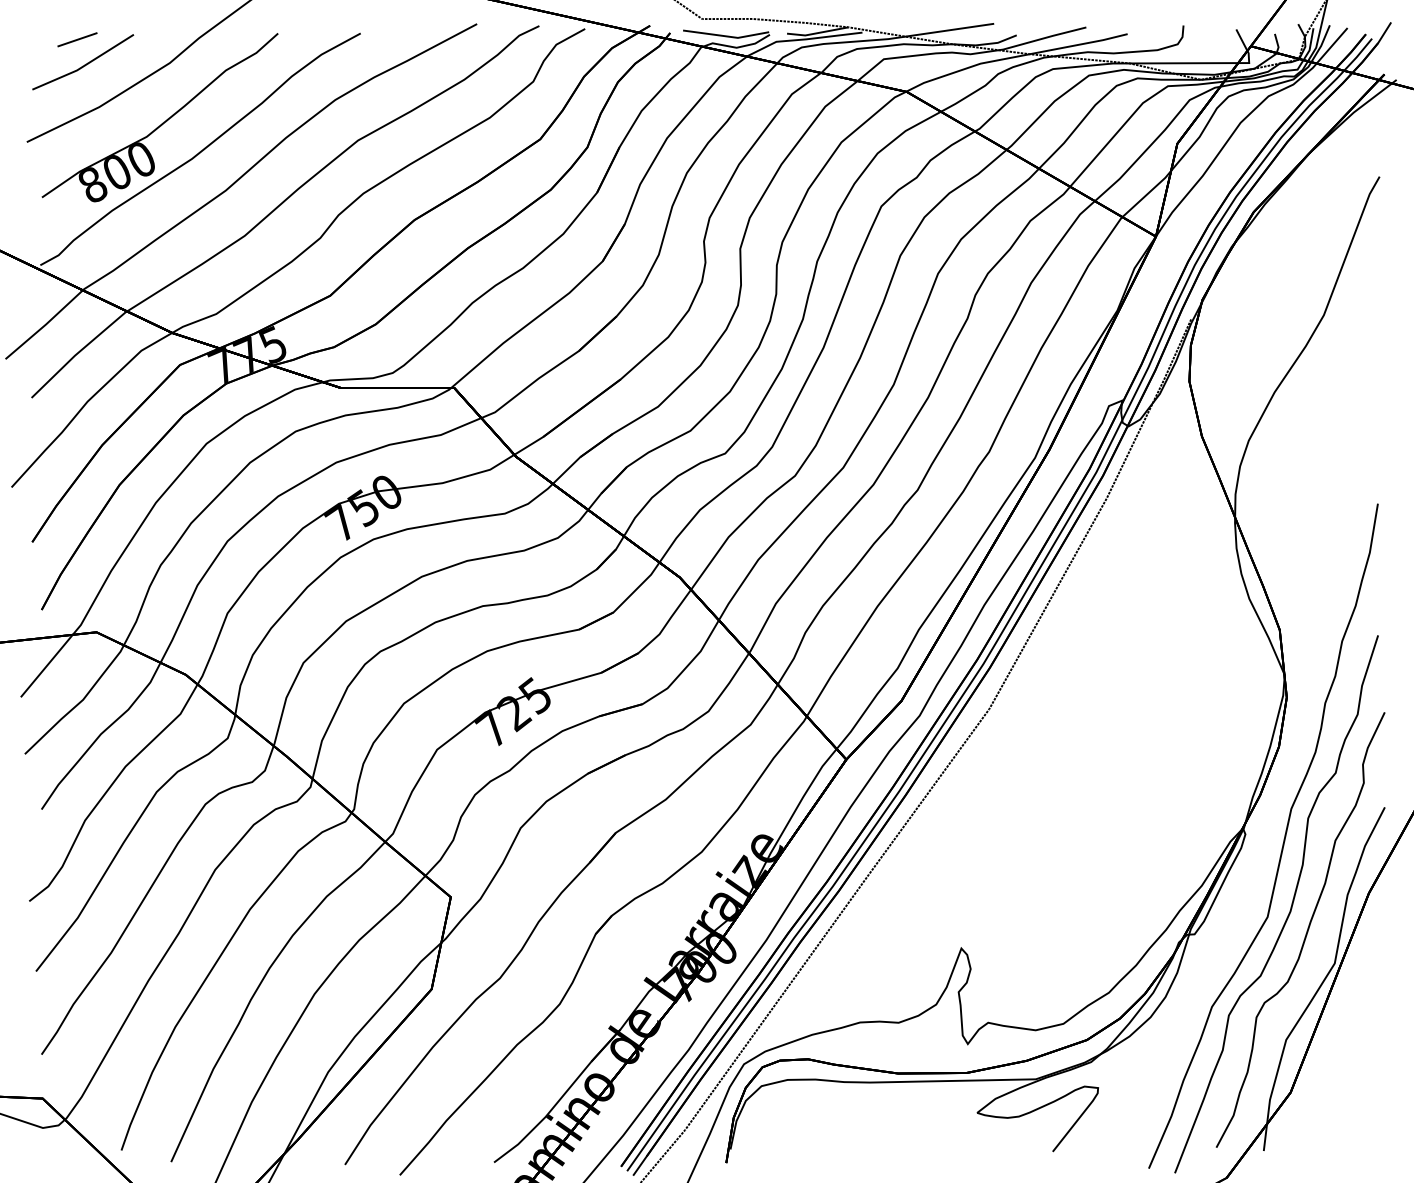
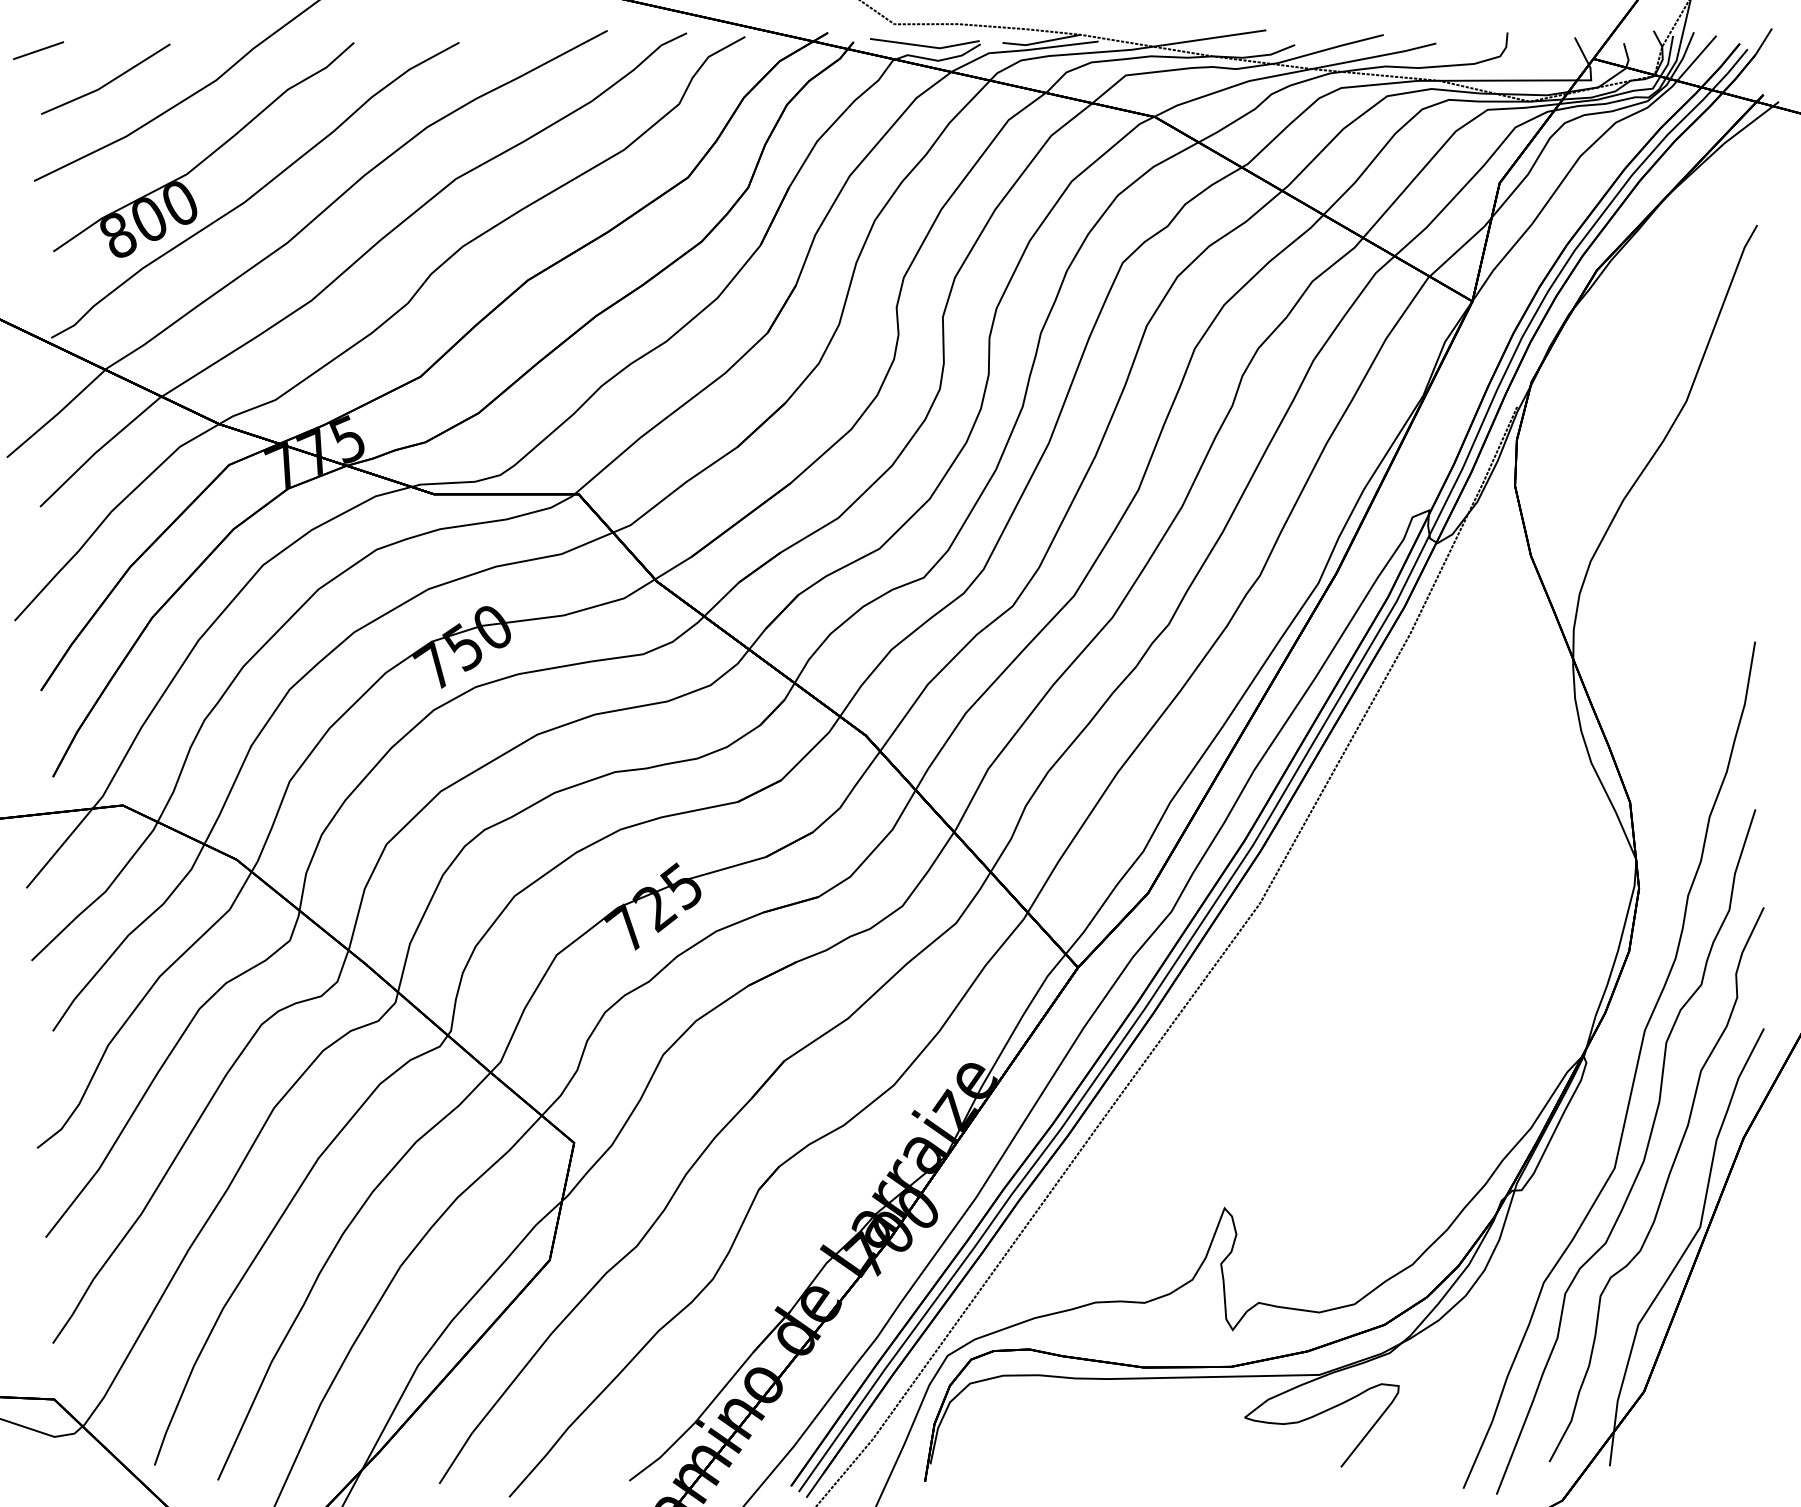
line: (77, 39) -> (38, 50), moved

